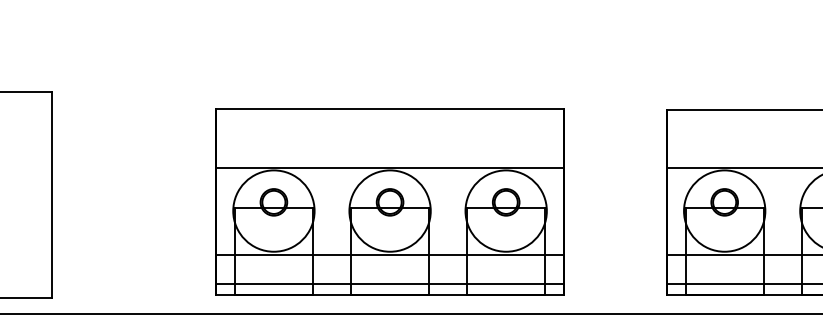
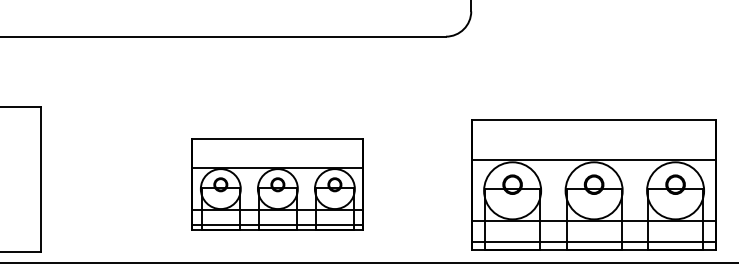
part: (389, 202) -> (277, 184), size x0.7

